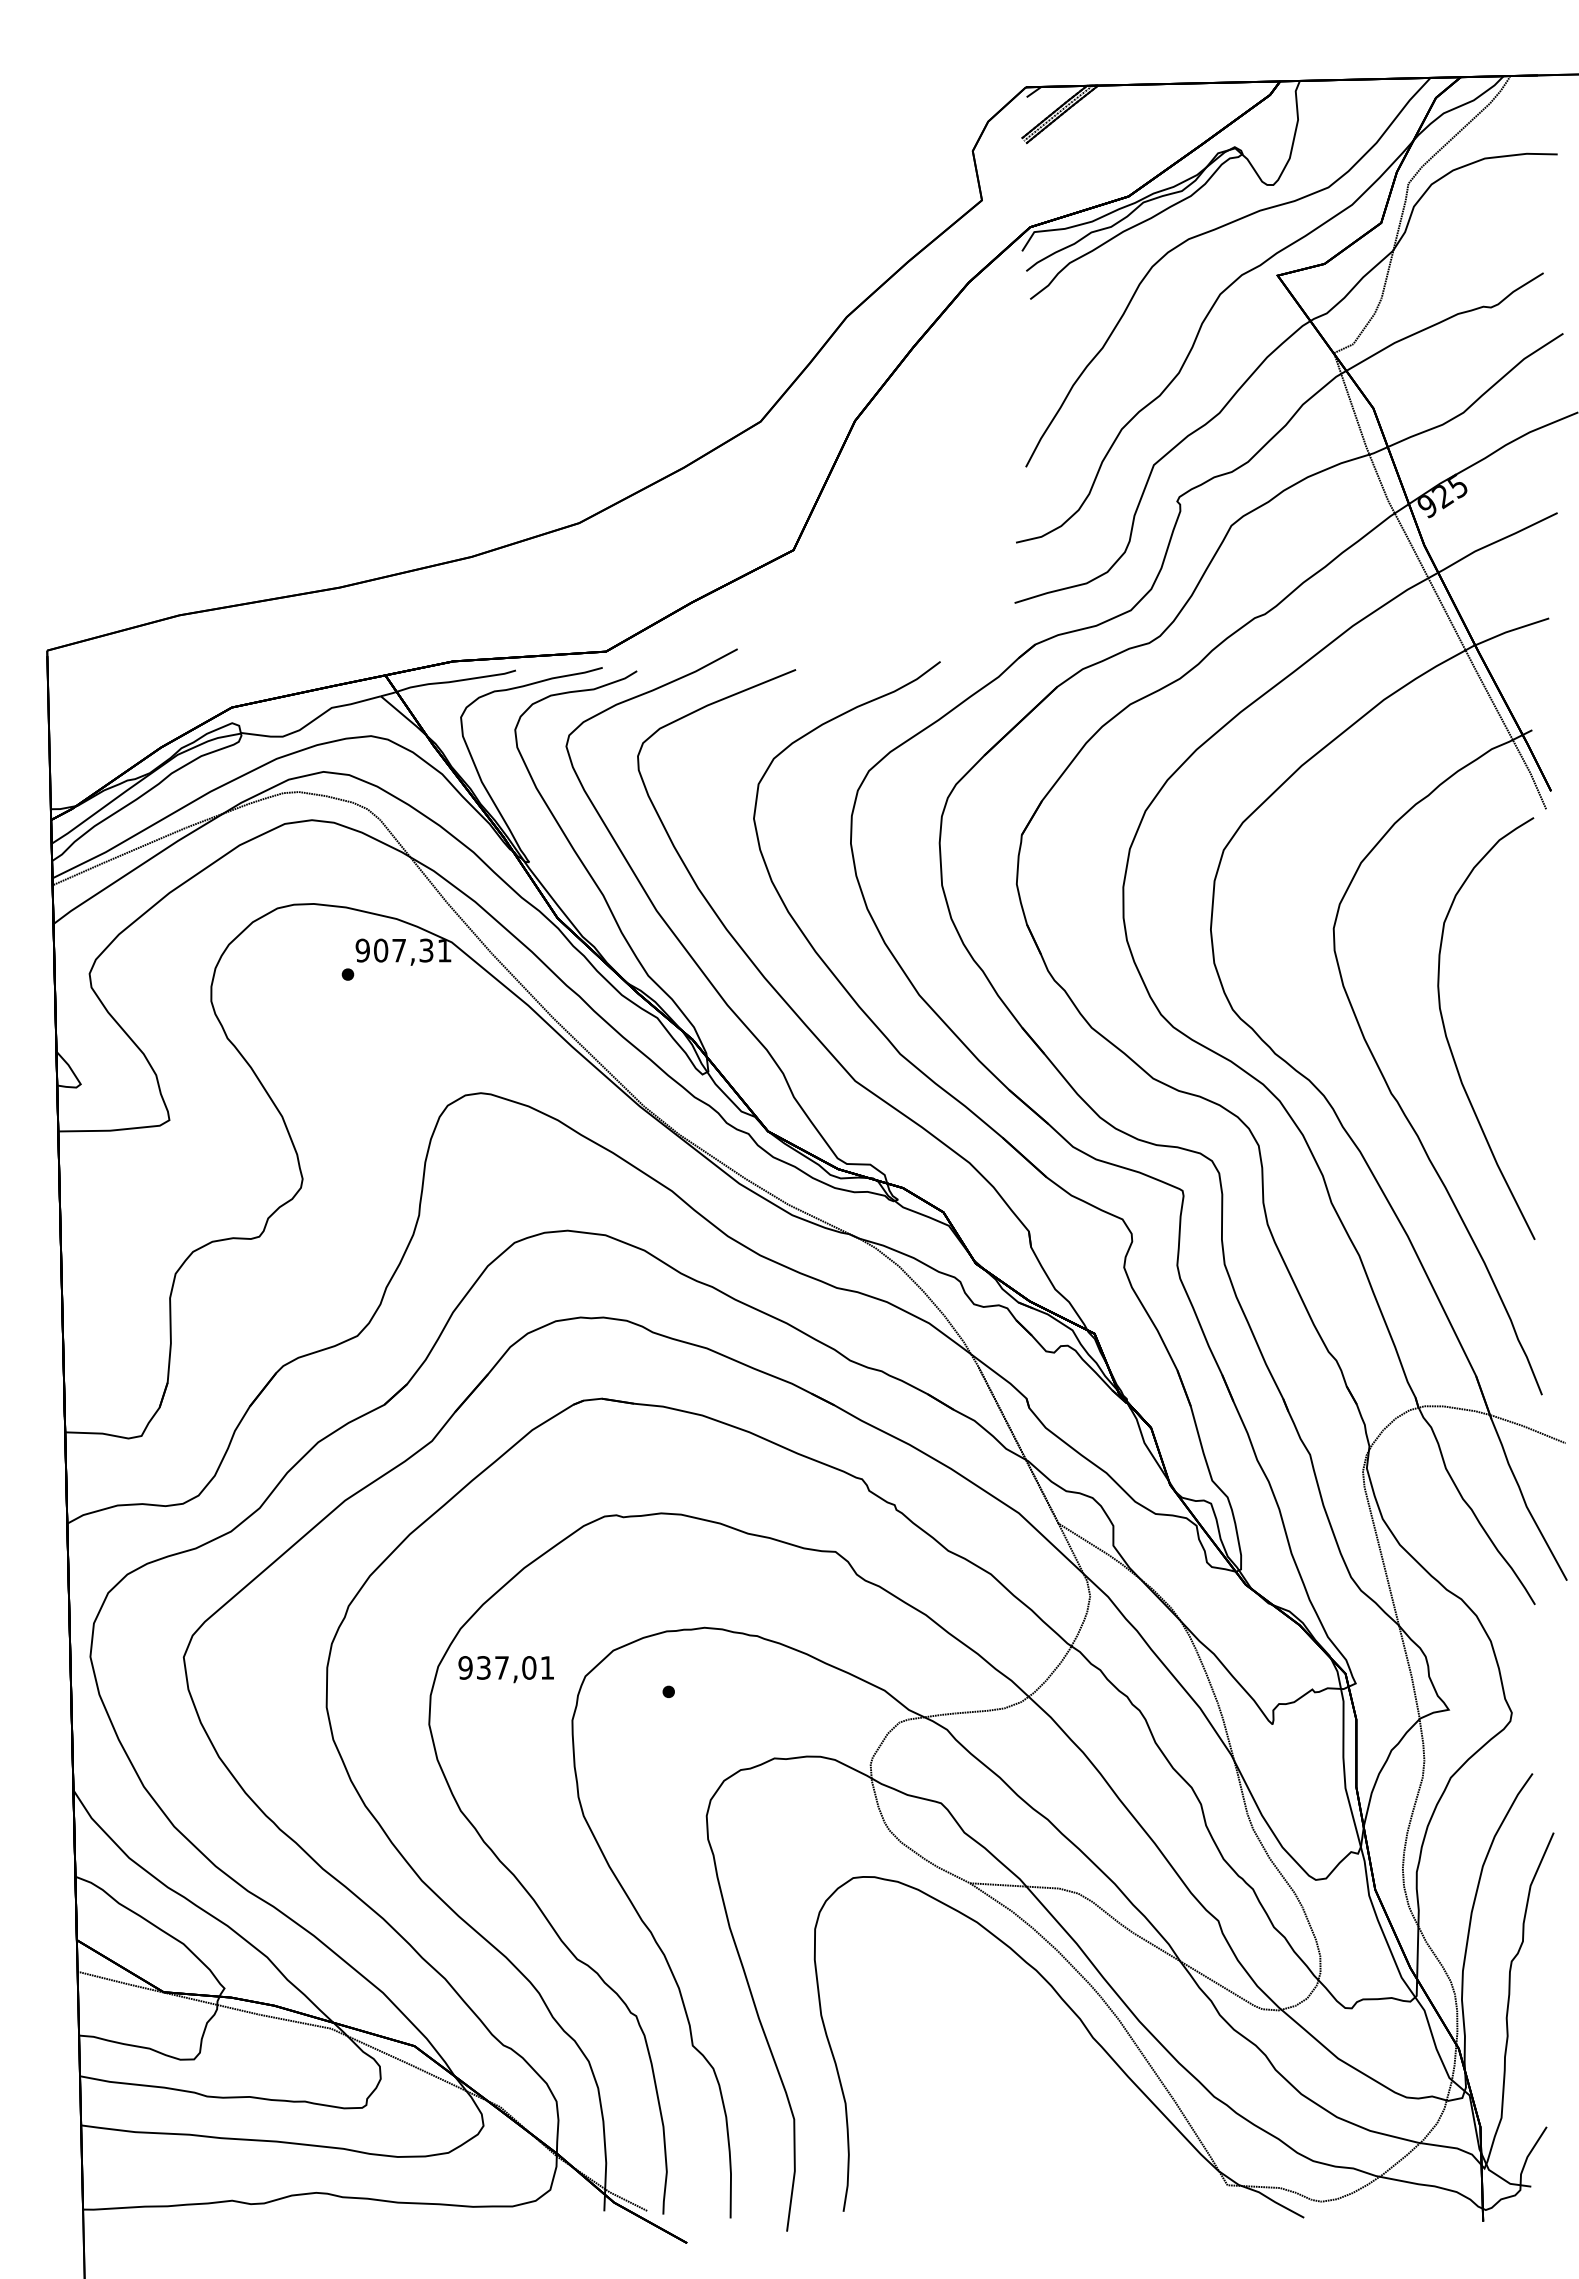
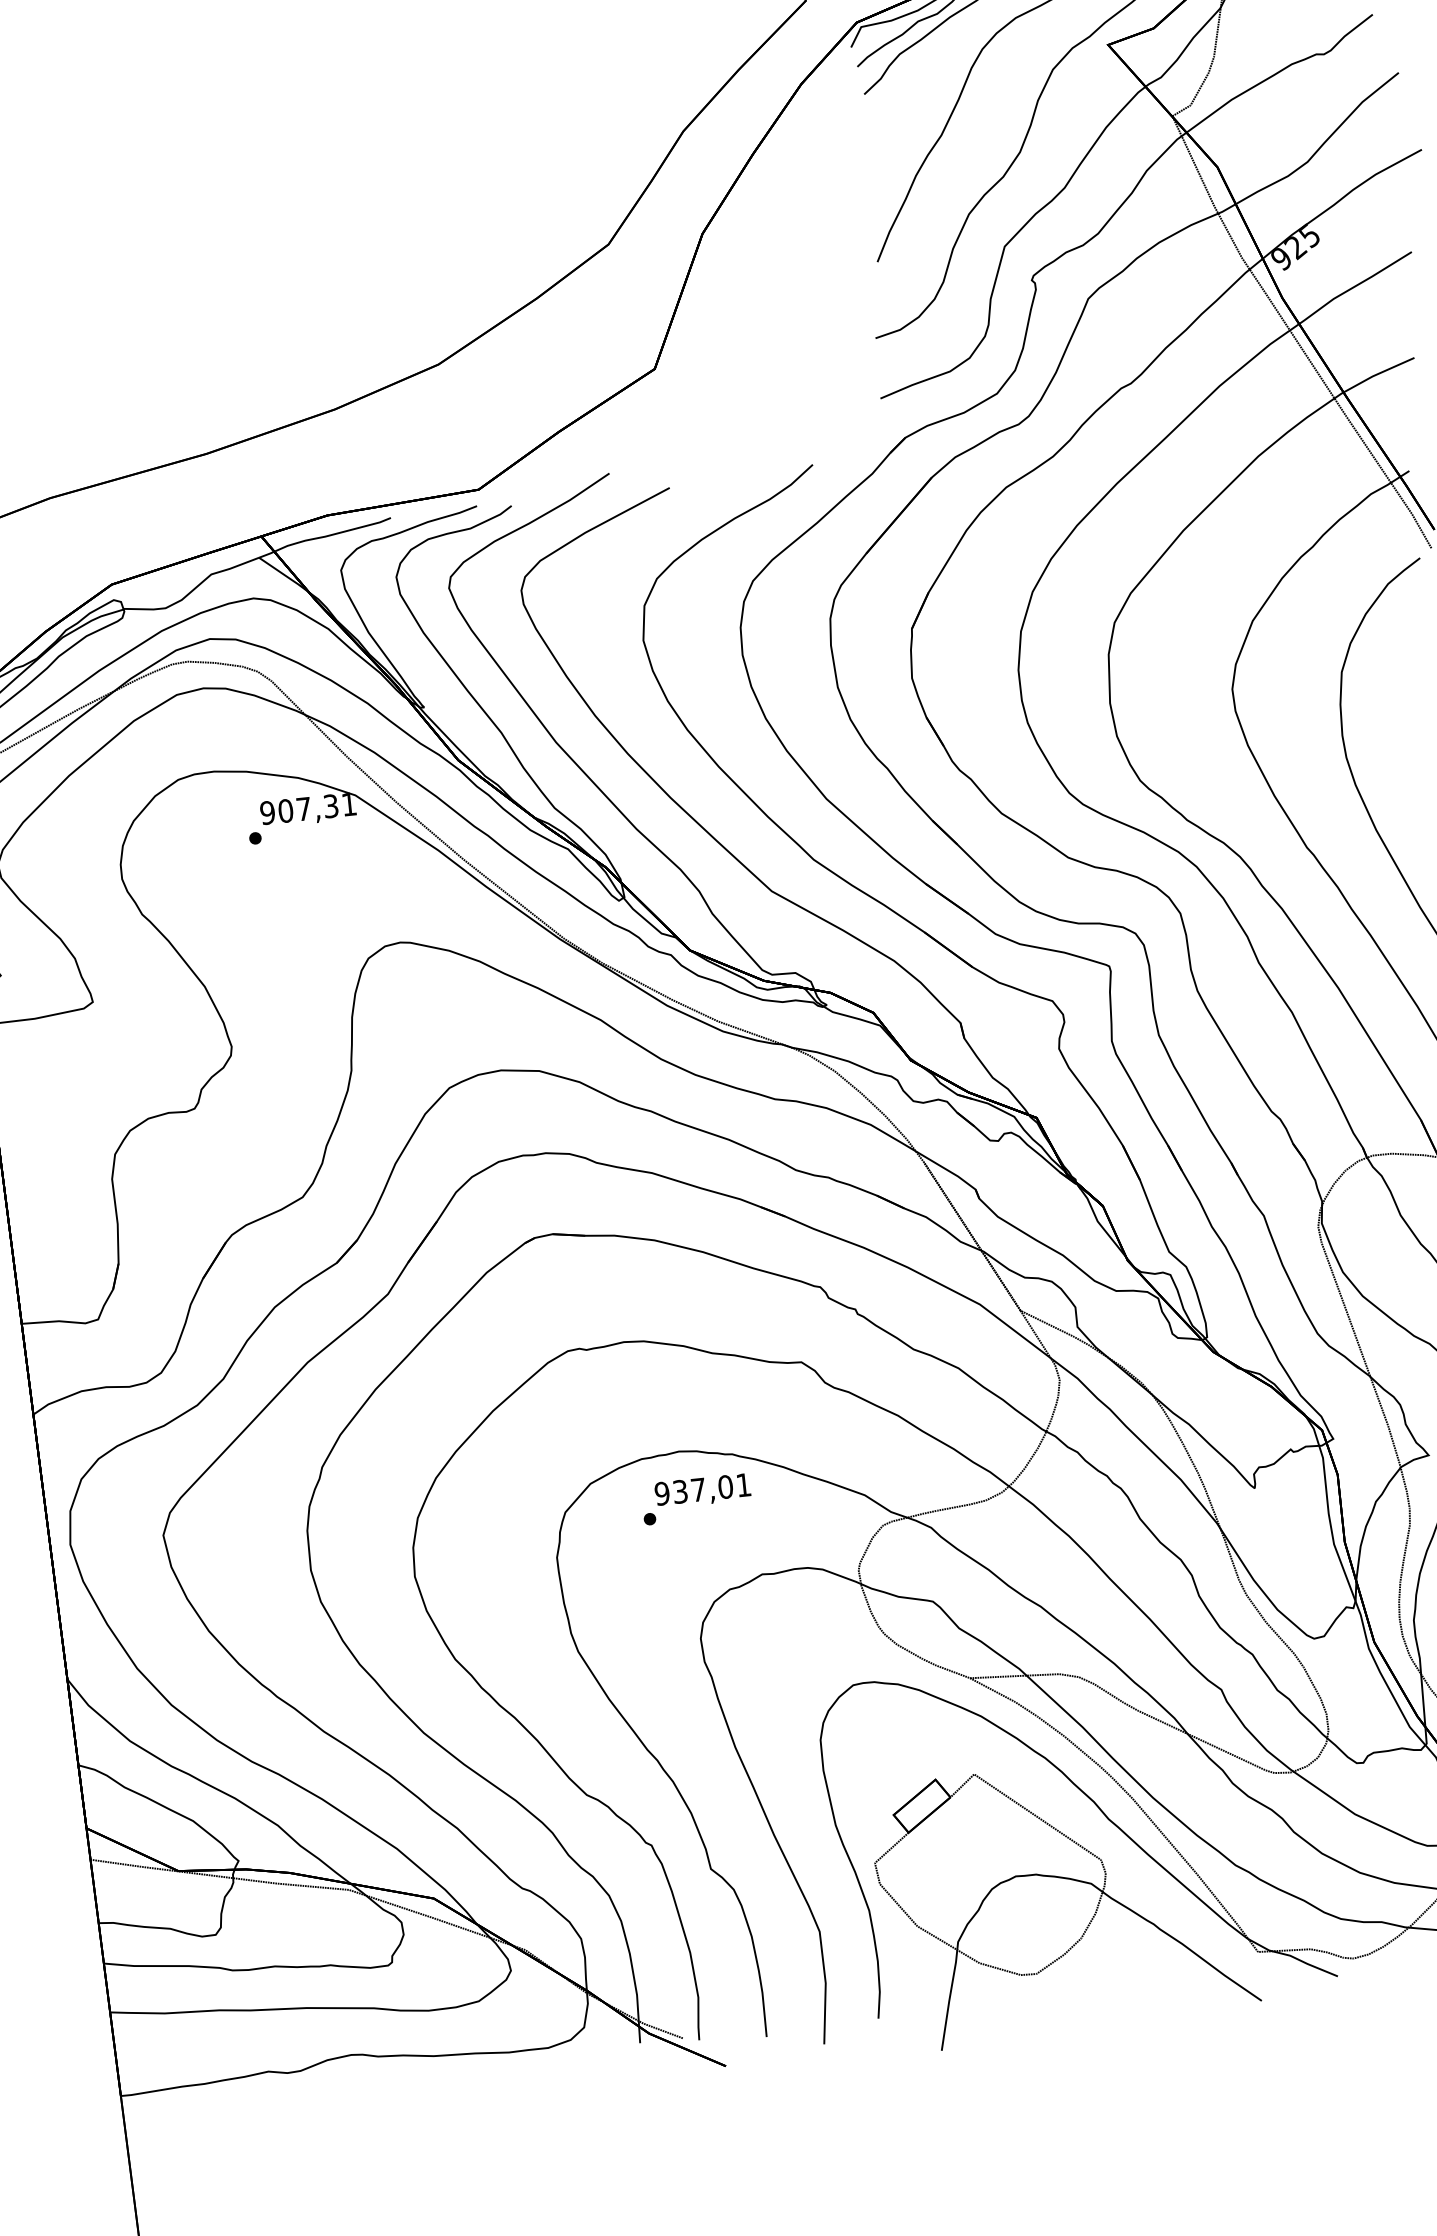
text: (505, 1669) -> (702, 1491), moved
part: (1040, 2114) -> (1064, 1901), added

